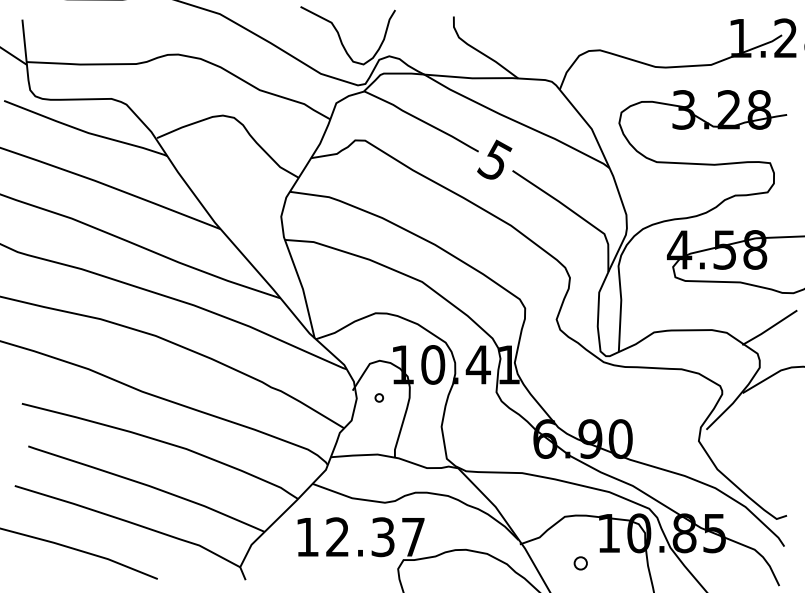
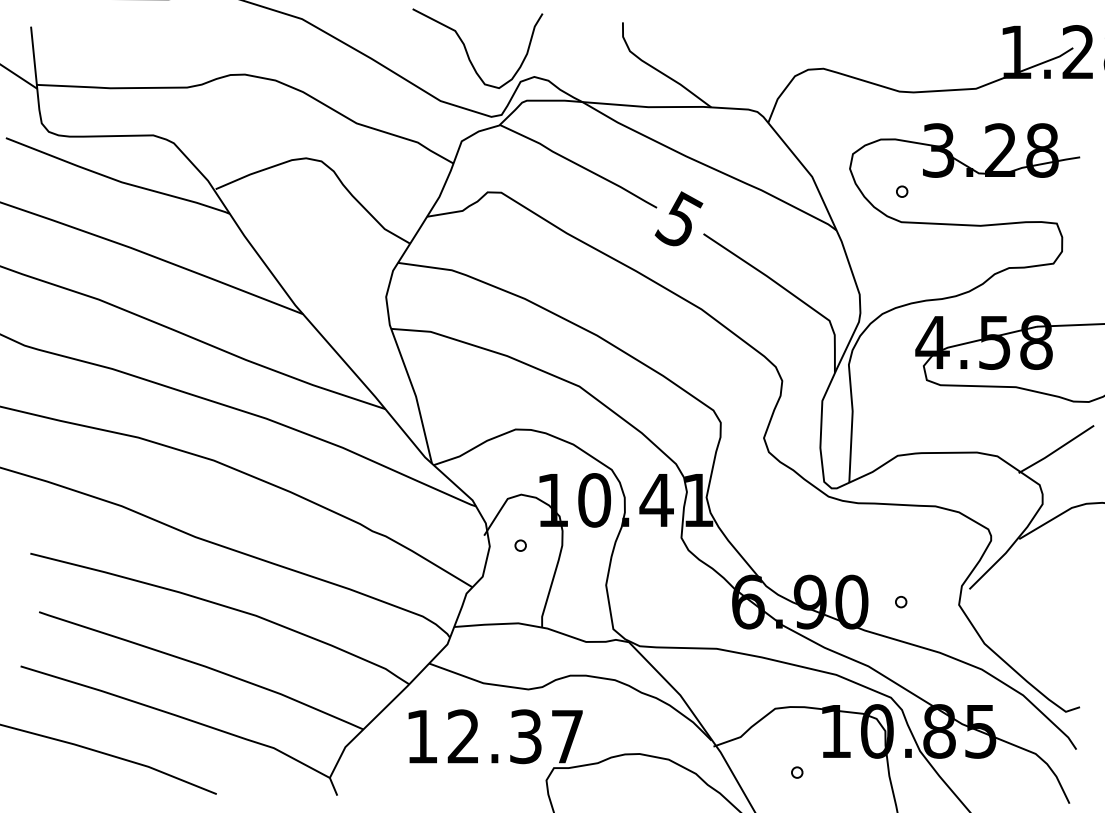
part: (657, 139) -> (902, 191), added
part: (656, 439) -> (901, 602), added
part: (581, 563) -> (797, 772), size x0.62

